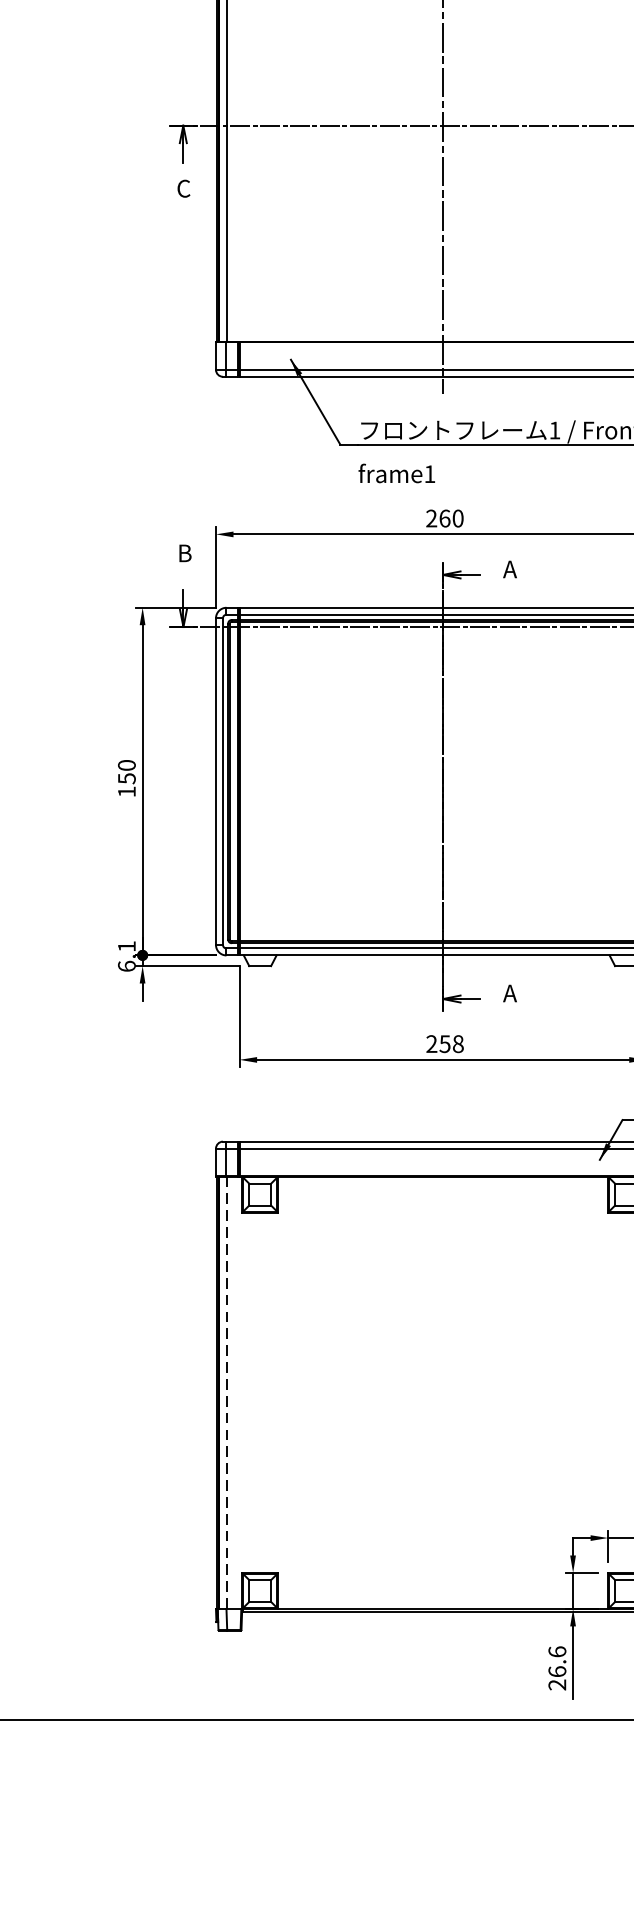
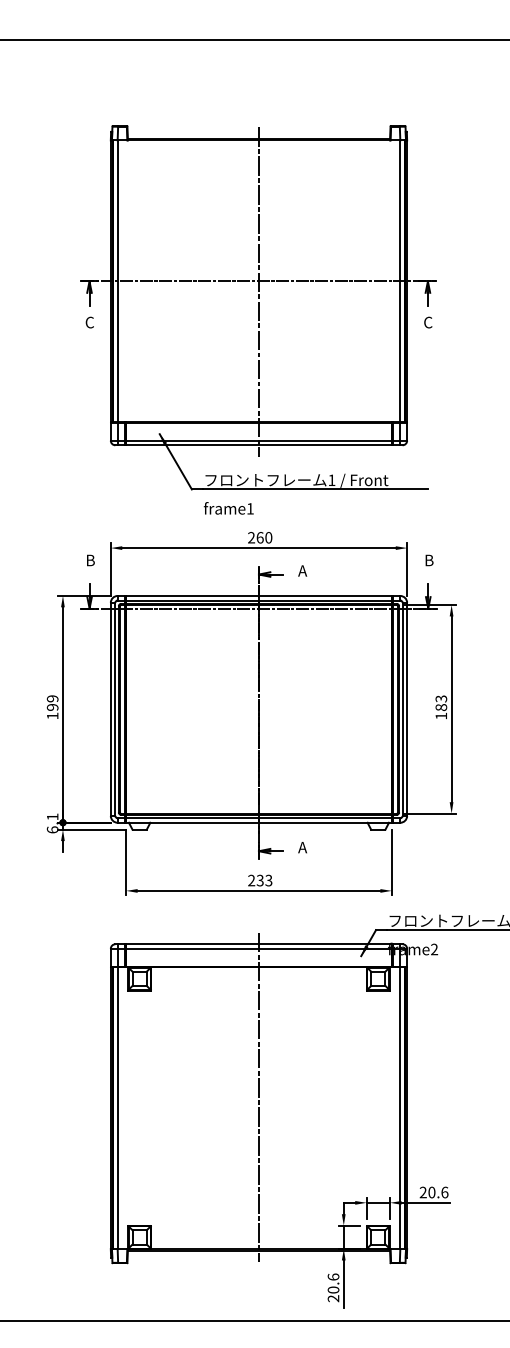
text: (126, 771) -> (52, 702), 150 -> 199
text: (451, 1043) -> (264, 880), 258 -> 233
line: (442, 1376) -> (258, 1097), added
line: (226, 1393) -> (117, 1108), dashed -> solid
text: (557, 1670) -> (333, 1289), 26.6 -> 20.6

